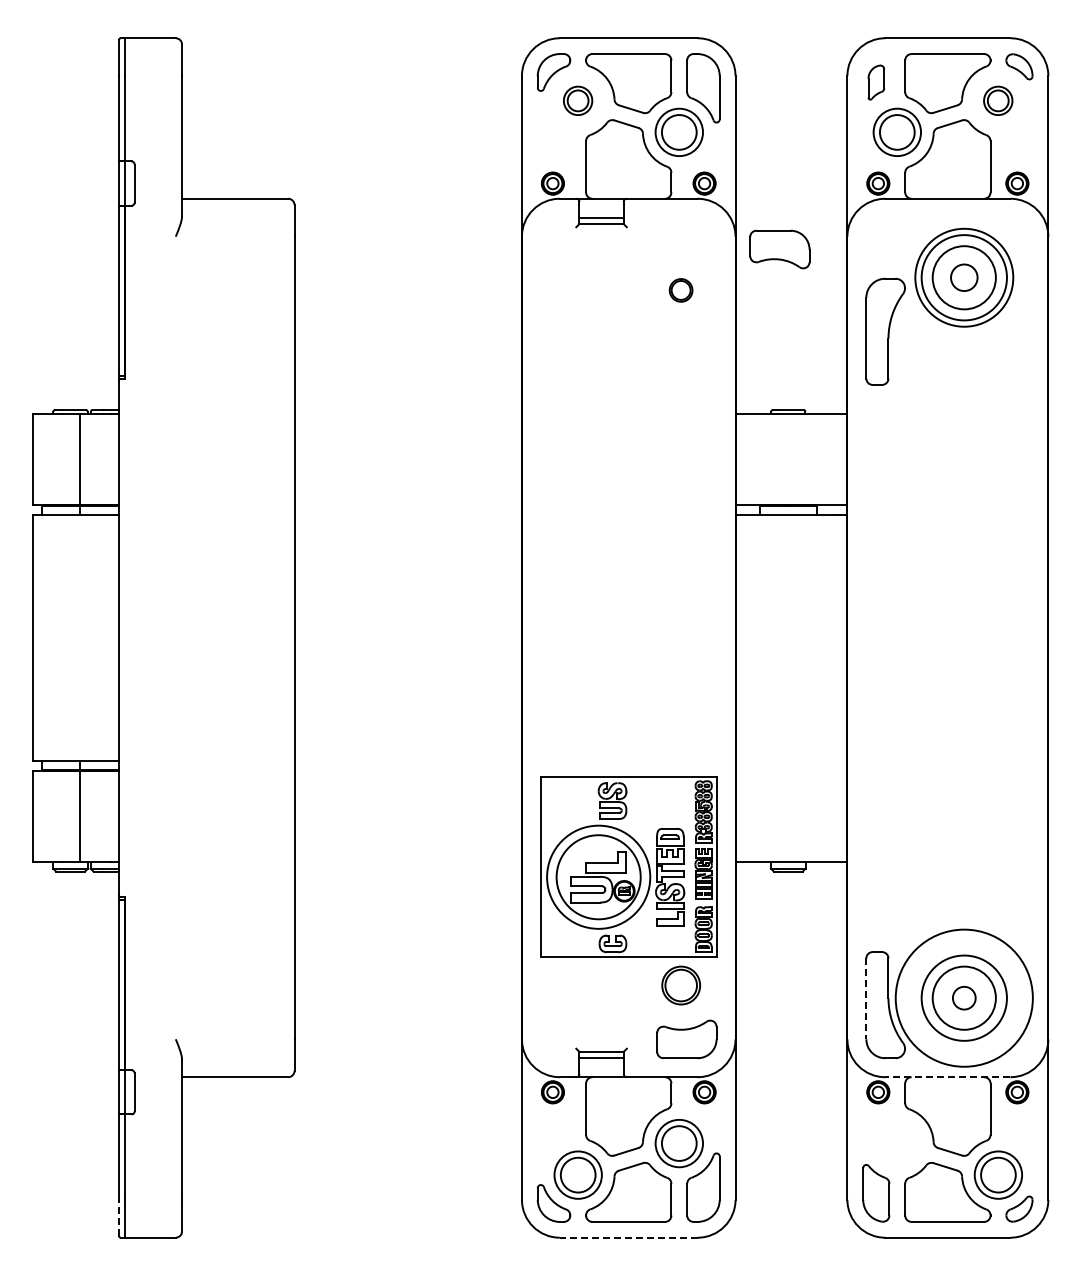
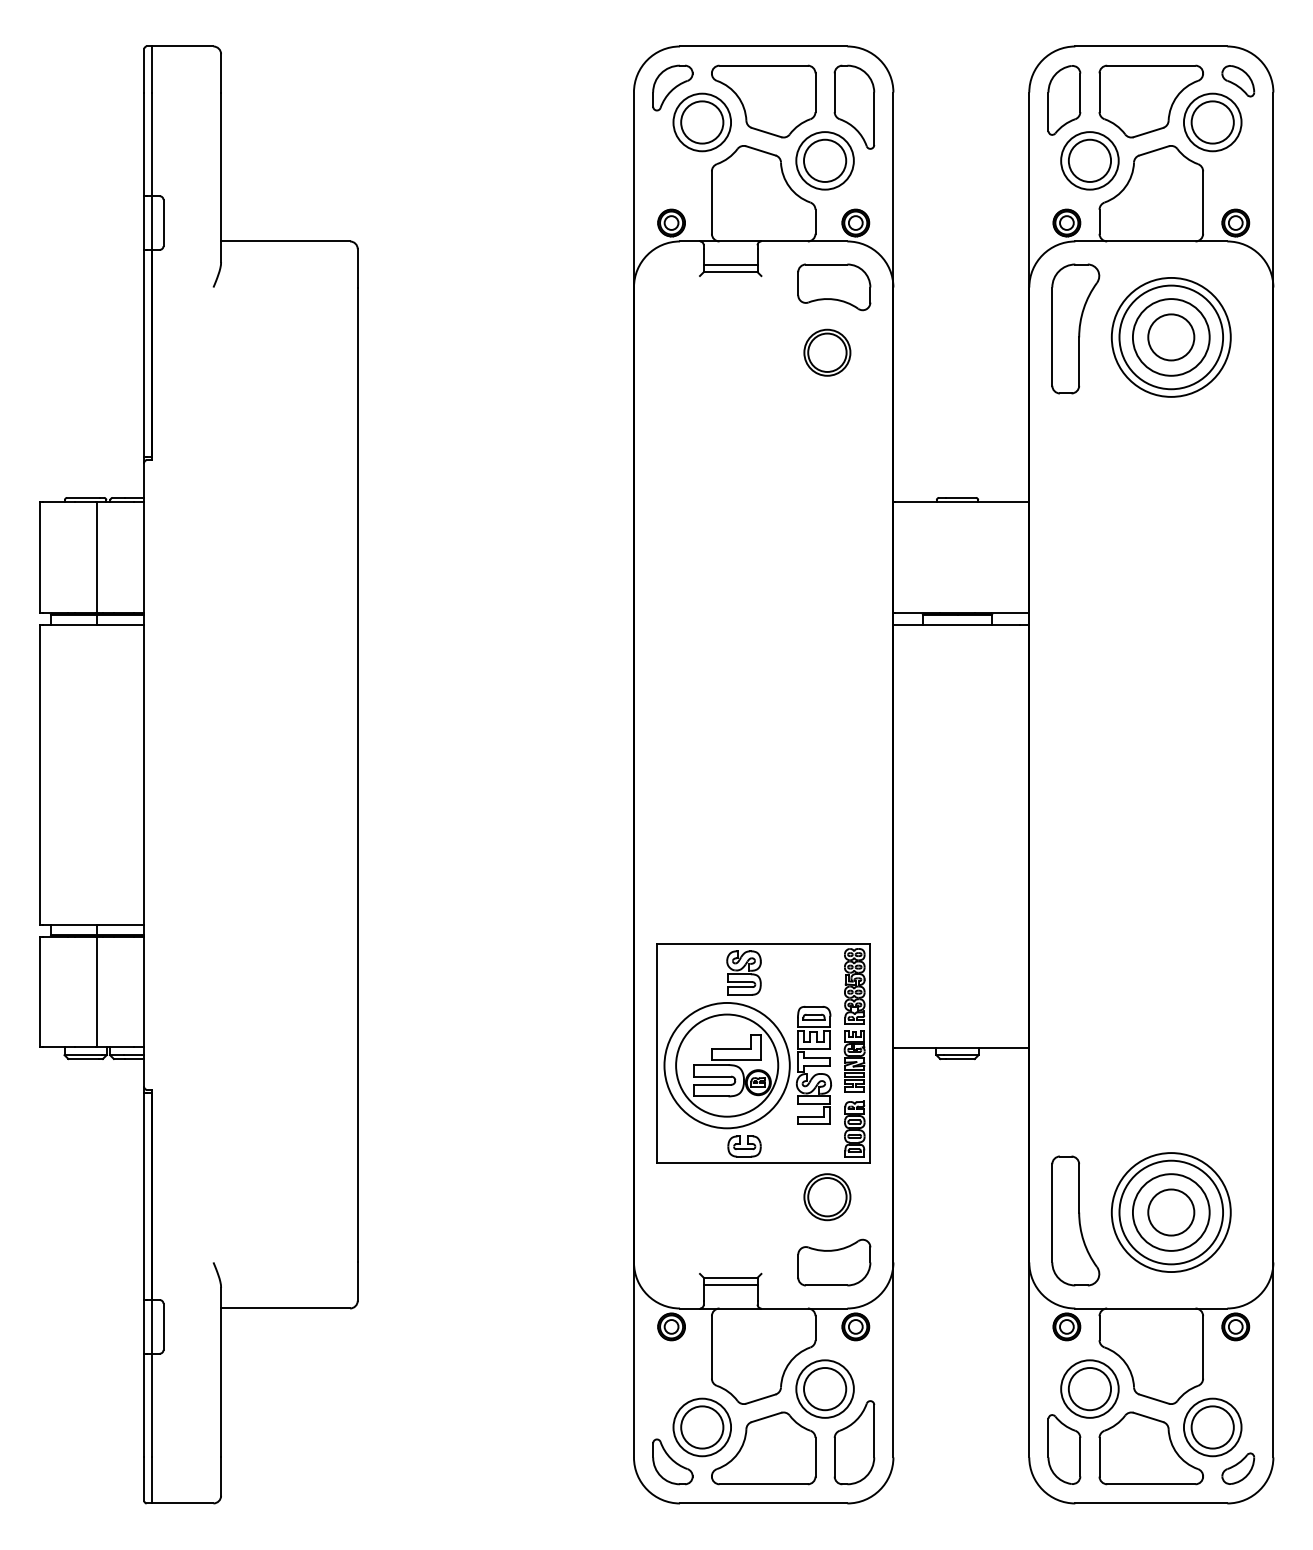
part: (876, 82) -> (1064, 100), size x1.67
part: (577, 100) -> (701, 122), size x1.67
part: (997, 100) -> (1211, 122), size x1.67
part: (779, 249) -> (833, 287), moved
circle: (964, 277) -> (1171, 337), size x1.43
part: (680, 290) -> (826, 352), size x1.67
part: (885, 331) -> (1075, 328), moved
circle: (964, 998) -> (1171, 1212), size x0.71
circle: (964, 998) -> (1171, 1212), size x1.67
line: (866, 999) -> (1052, 1214), dashed -> solid
line: (947, 1077) -> (1150, 1308), dashed -> solid
part: (896, 1143) -> (1088, 1389), added
line: (118, 1217) -> (143, 1478), dashed -> solid
line: (628, 1237) -> (763, 1503), dashed -> solid

